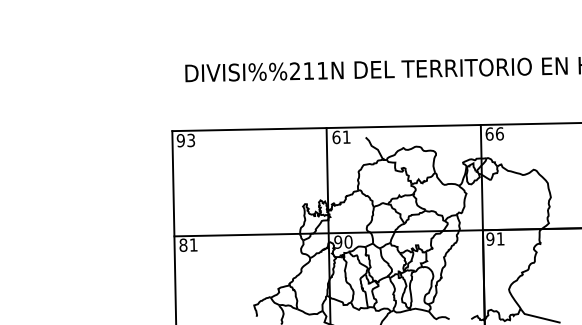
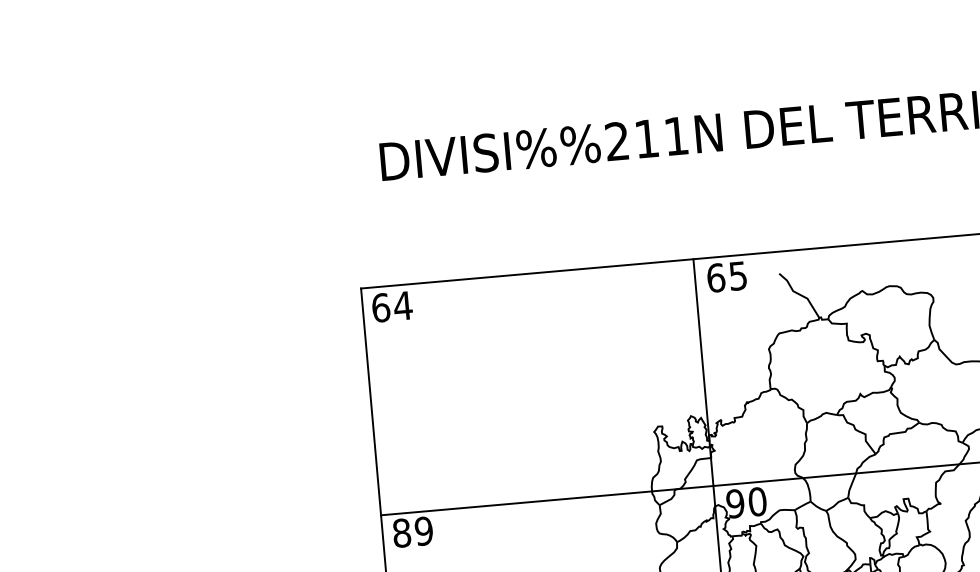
text: (346, 136) -> (737, 274), 61 -> 65
text: (185, 140) -> (390, 306), 93 -> 64
text: (193, 244) -> (423, 530), 81 -> 89

